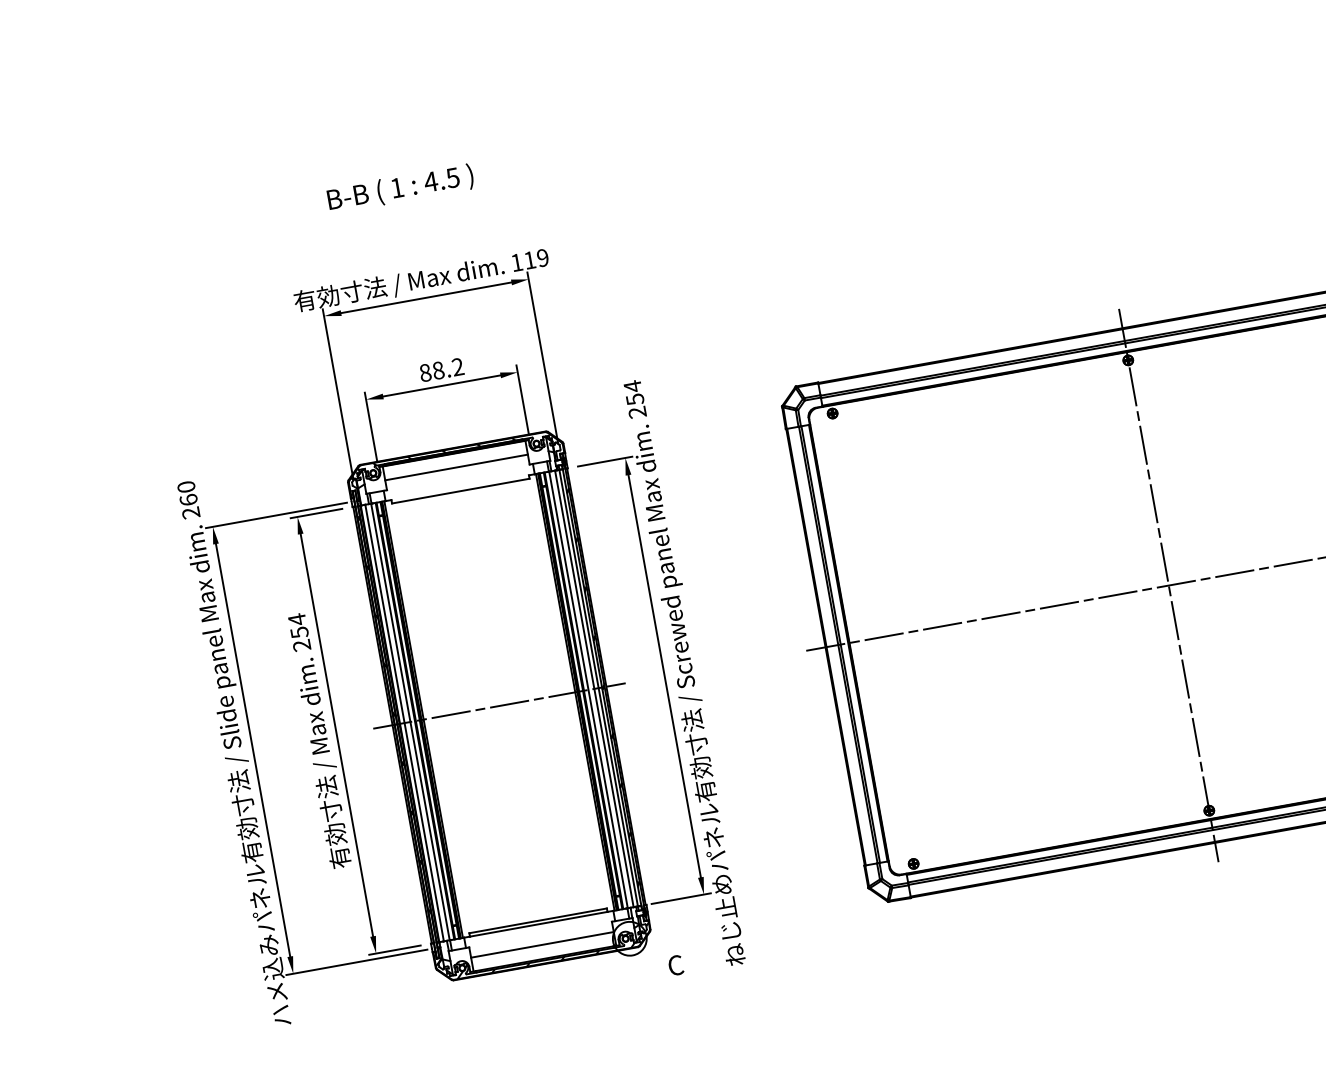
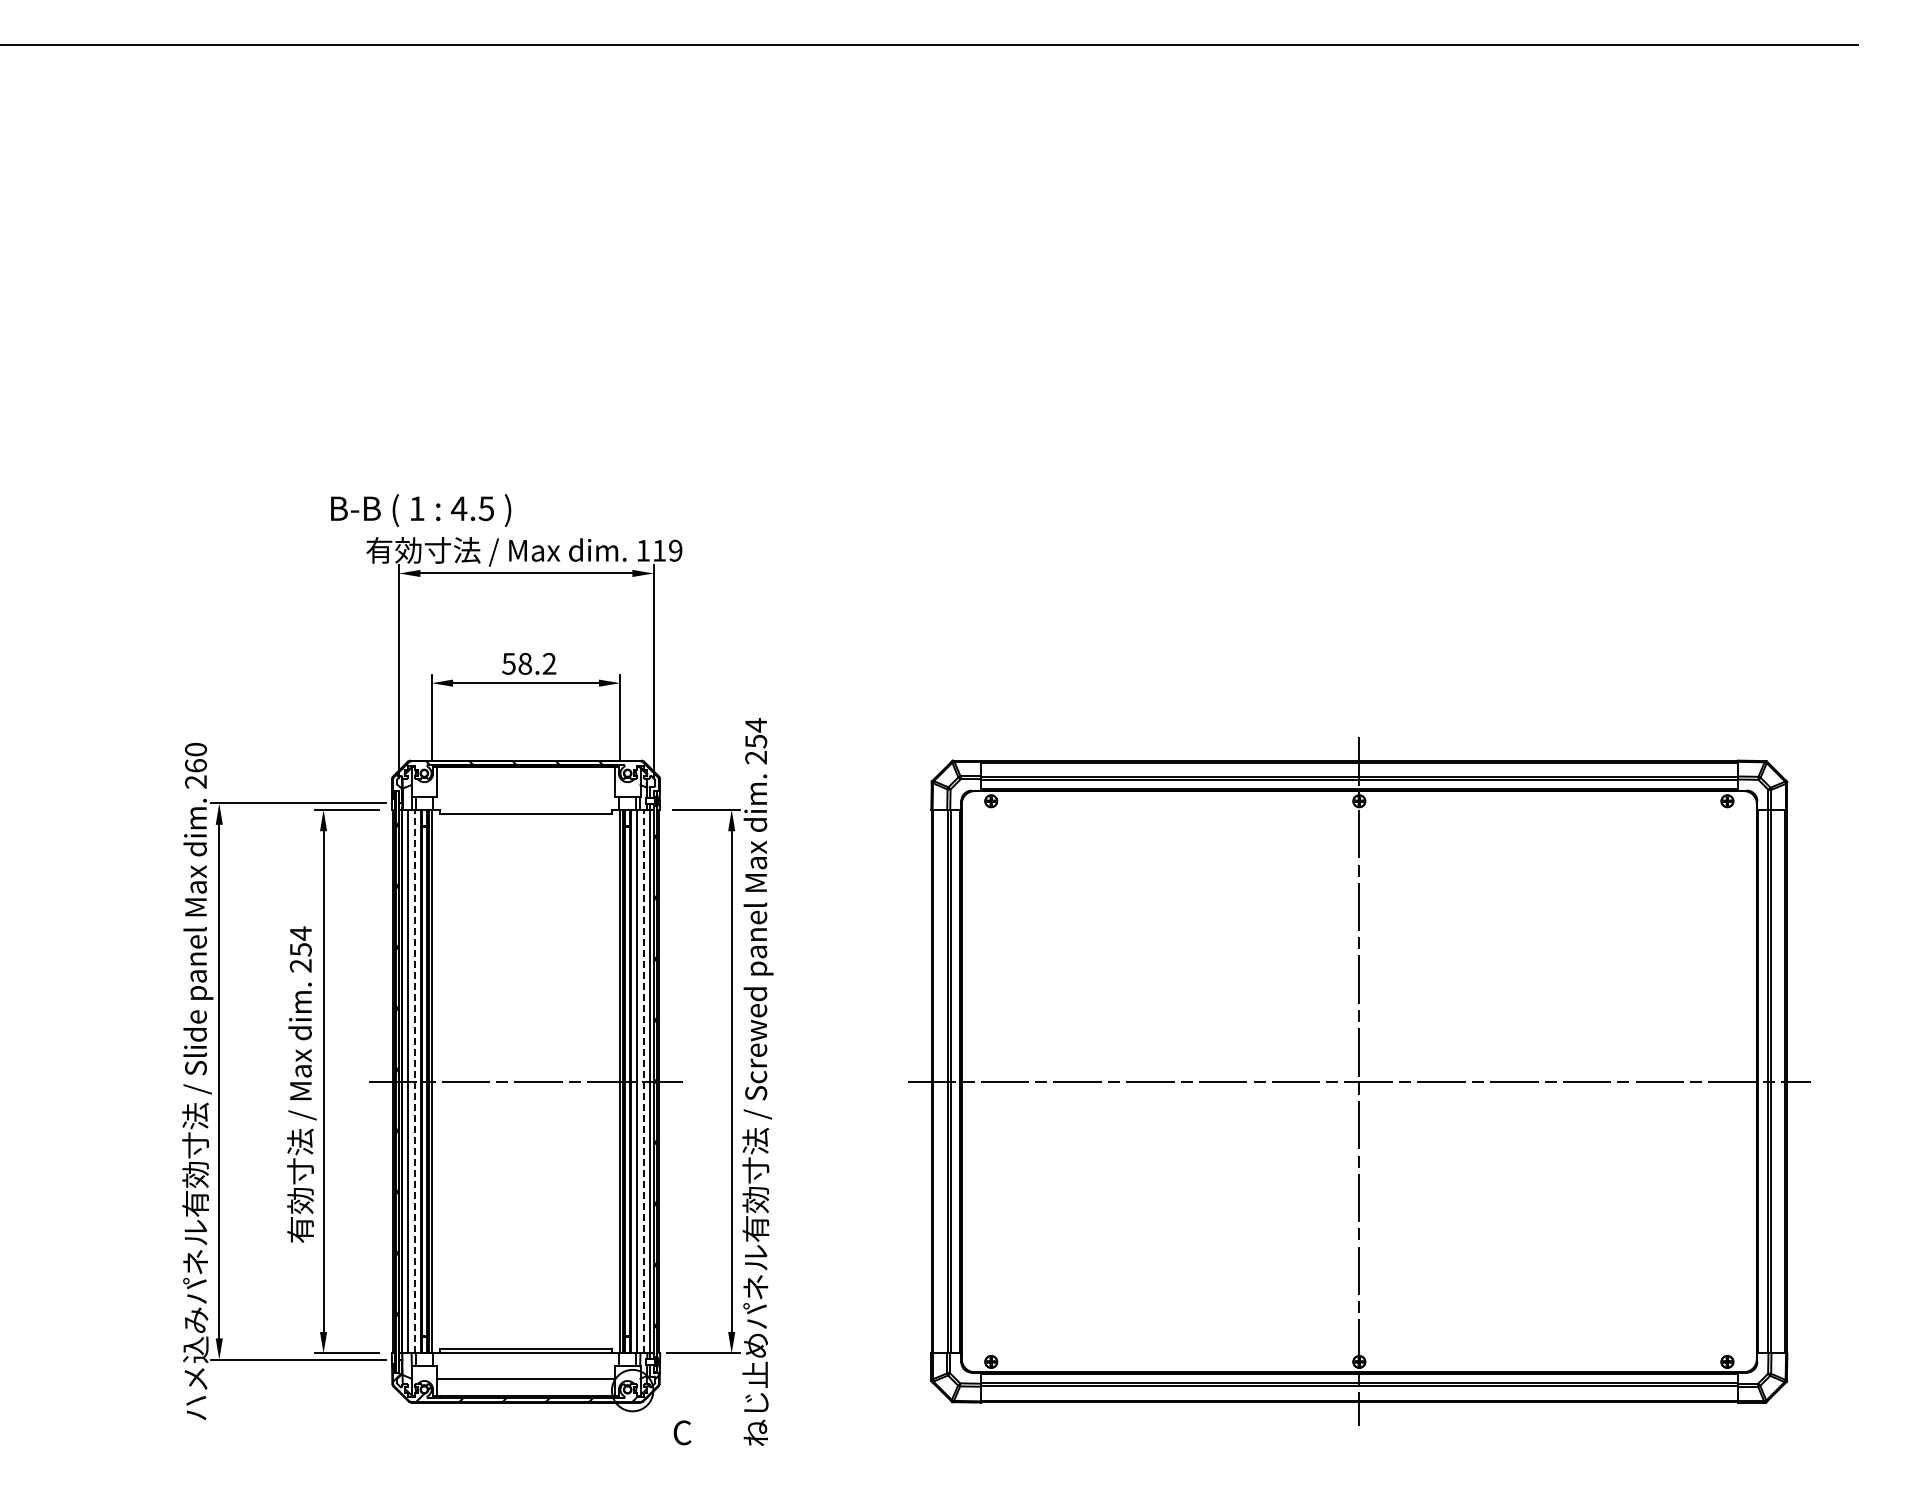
text: (401, 188) -> (421, 510), moved
text: (424, 372) -> (508, 663), 88.2 -> 58.2
line: (456, 467) -> (525, 784), removed
line: (594, 688) -> (644, 1081), solid -> dashed
line: (410, 721) -> (415, 1081), solid -> dashed

